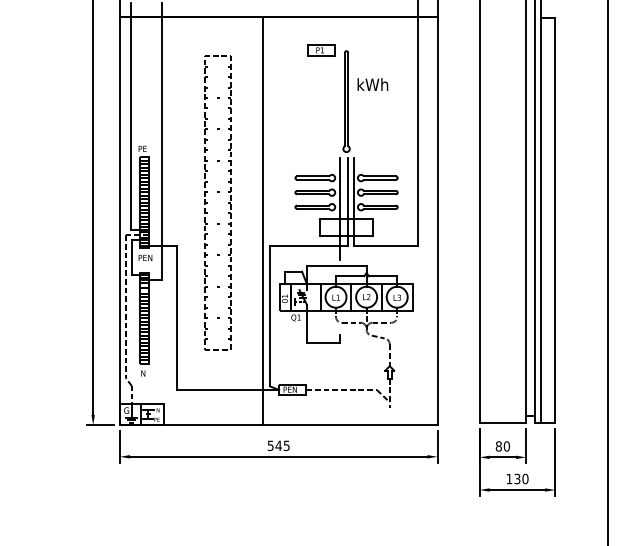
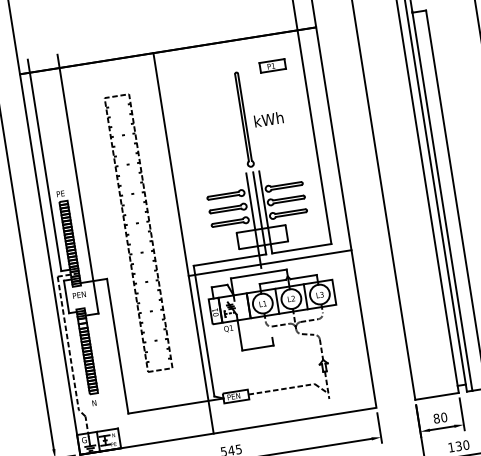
part: (321, 50) -> (272, 66), moved
text: (372, 84) -> (268, 119), moved
line: (350, 256) -> (270, 263), added

